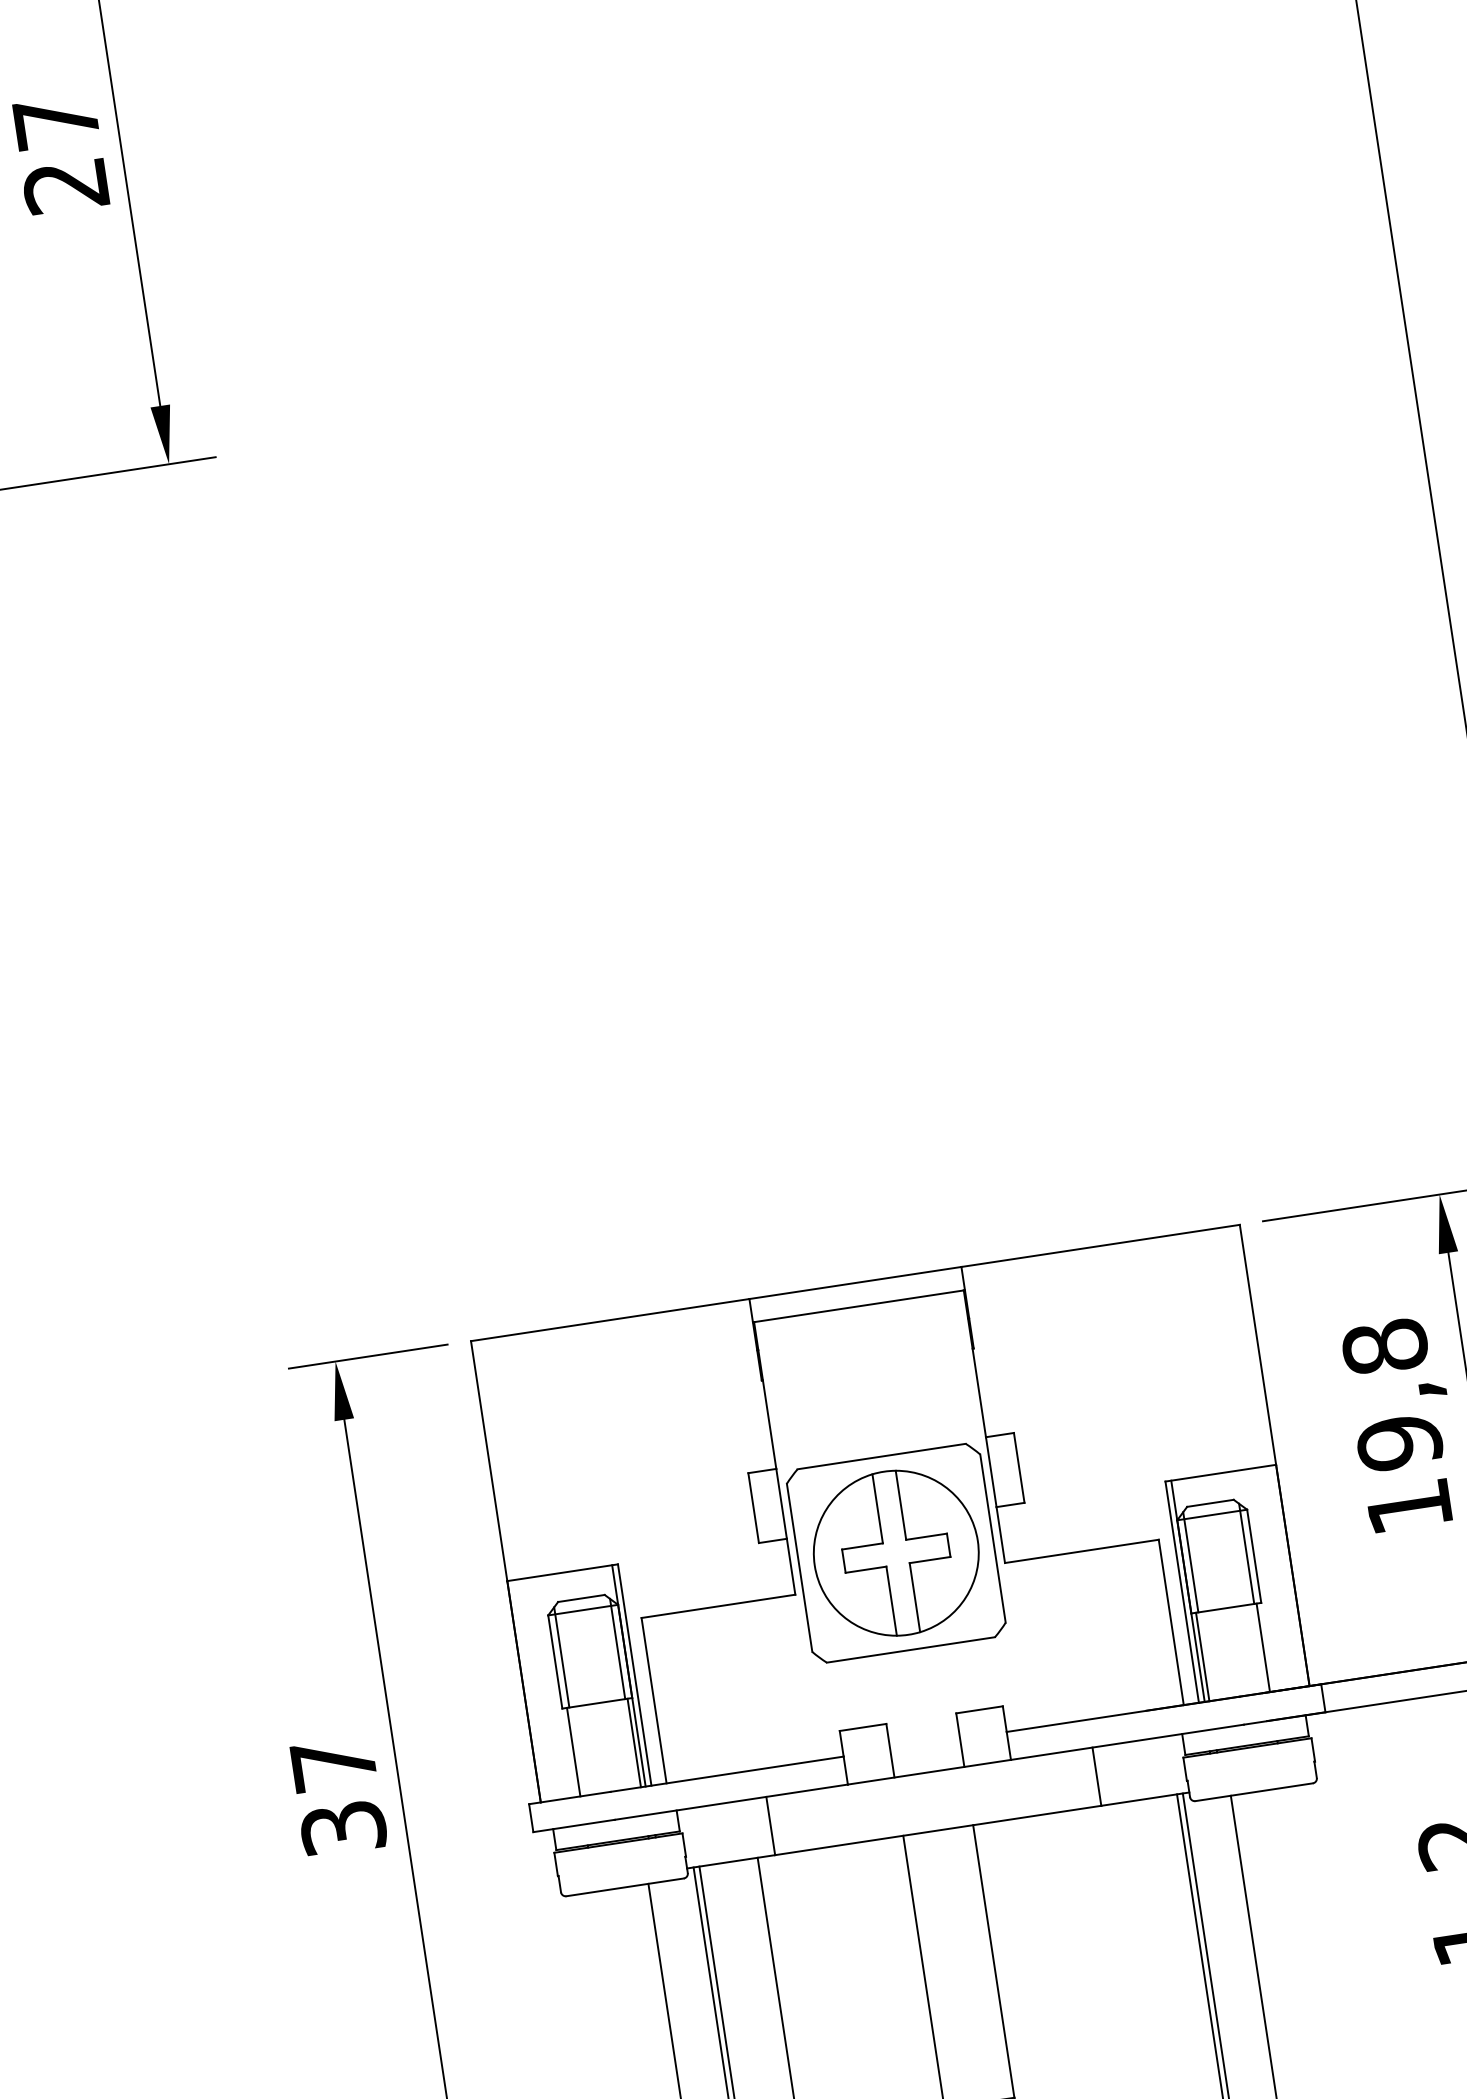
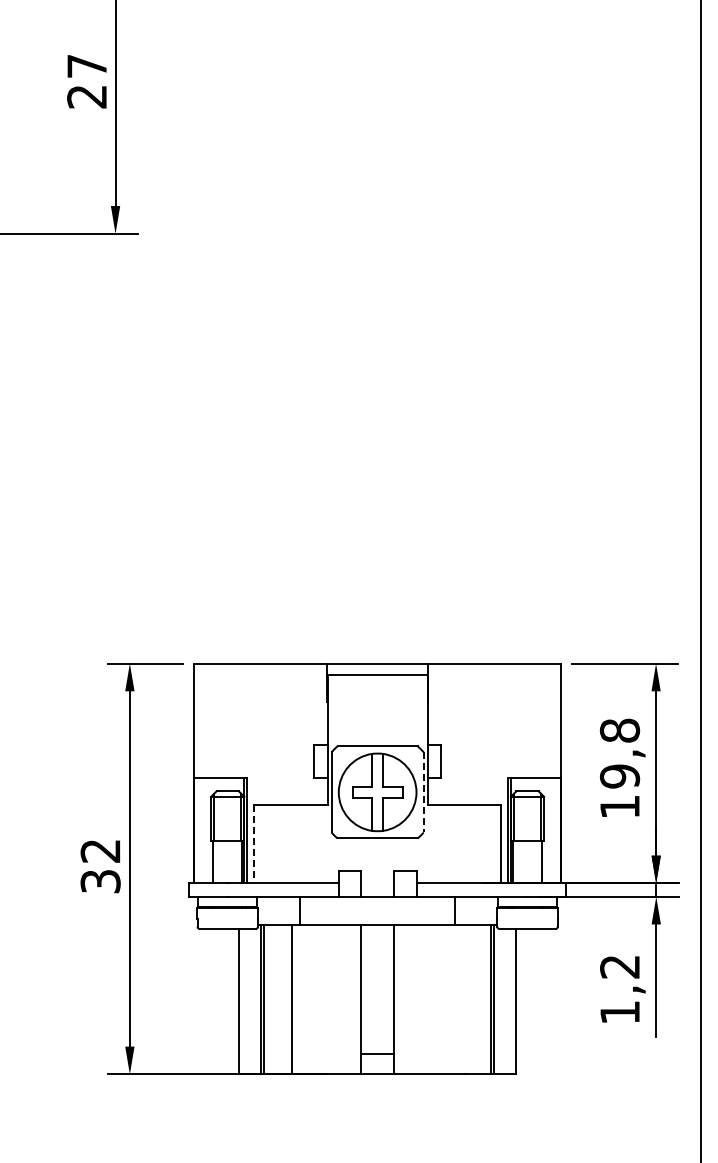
line: (992, 1538) -> (423, 792), solid -> dashed
line: (654, 1701) -> (254, 844), solid -> dashed
text: (333, 1765) -> (100, 851), 37 -> 32

